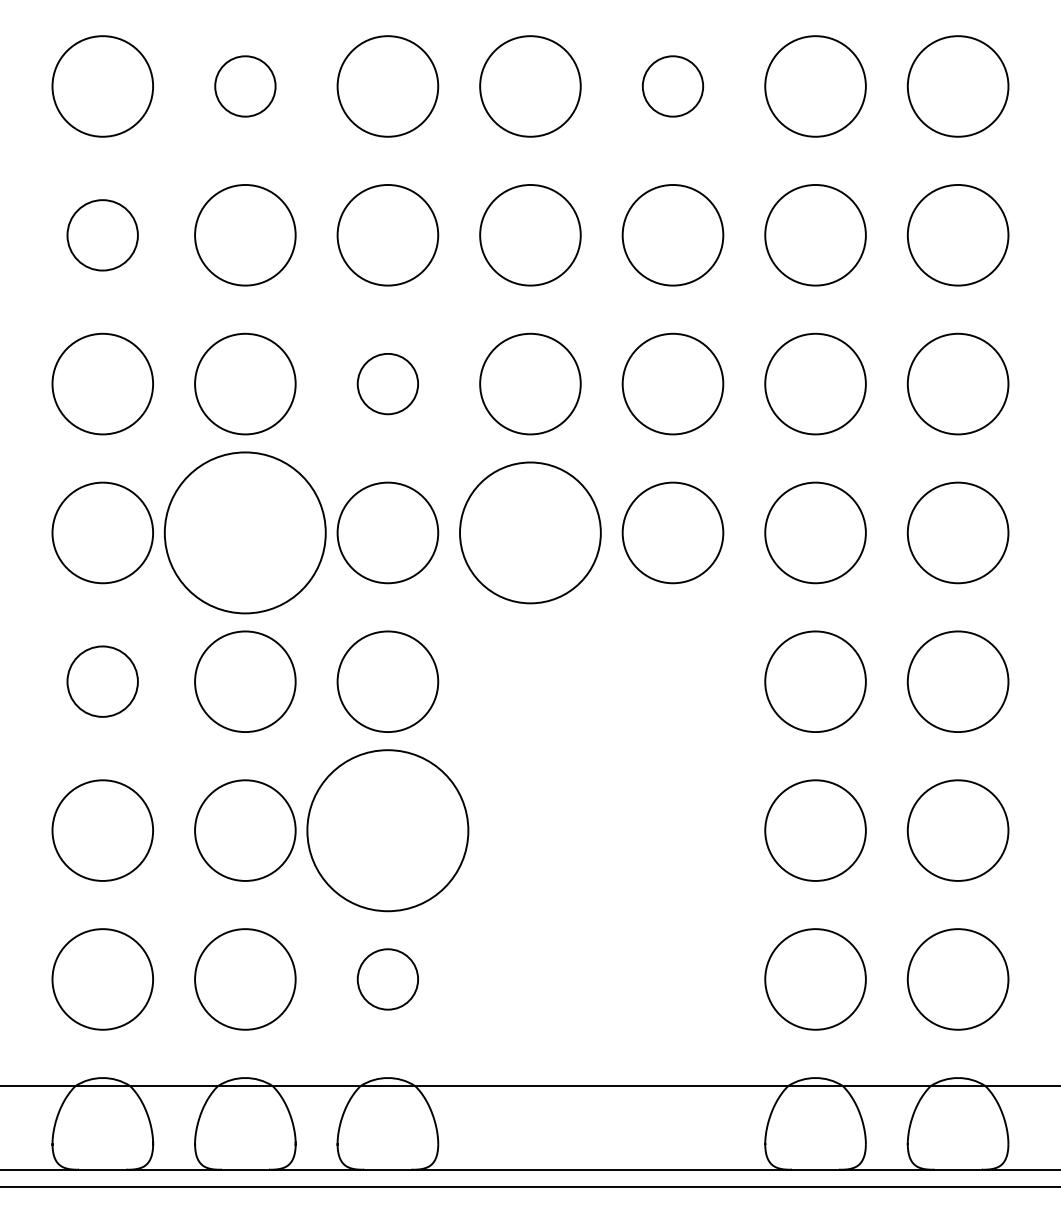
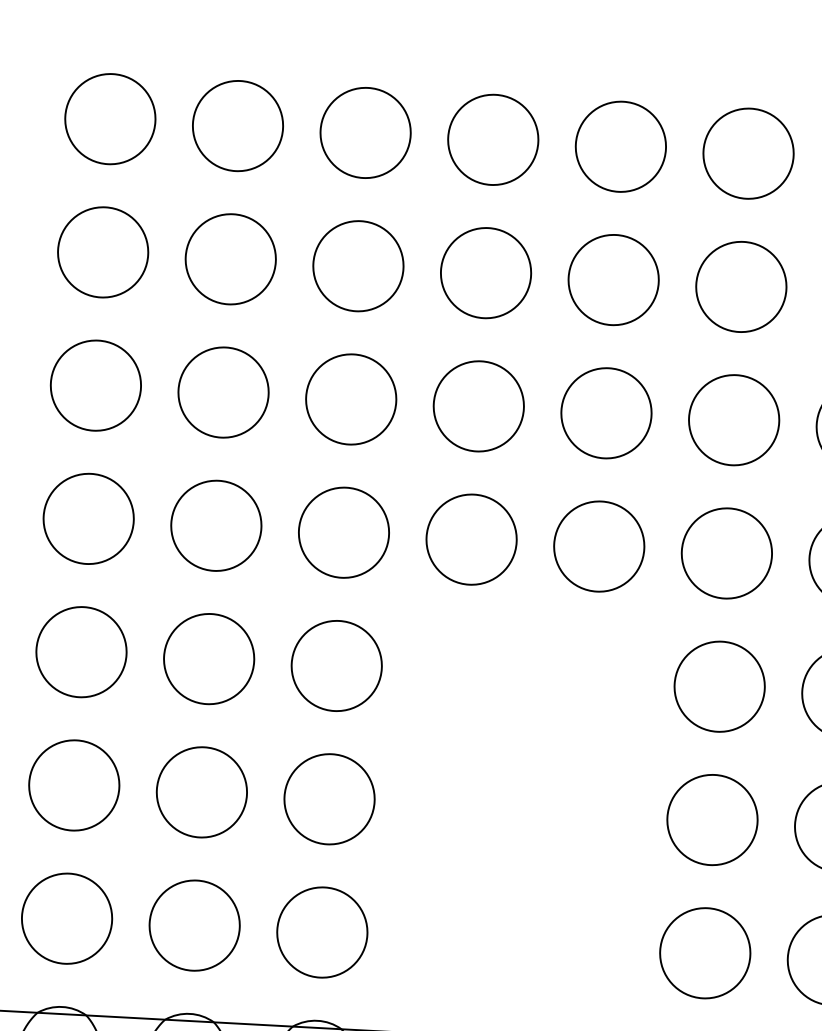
part: (245, 86) -> (238, 126), size x1.67
part: (672, 86) -> (620, 146), size x1.67
part: (102, 235) -> (102, 252), size x1.43
part: (387, 383) -> (350, 398), size x1.67
part: (245, 532) -> (216, 525), size x0.62
part: (530, 532) -> (471, 539), size x0.71
part: (102, 681) -> (81, 651), size x1.43
part: (387, 830) -> (329, 799), size x0.62
part: (387, 979) -> (321, 932), size x1.67

